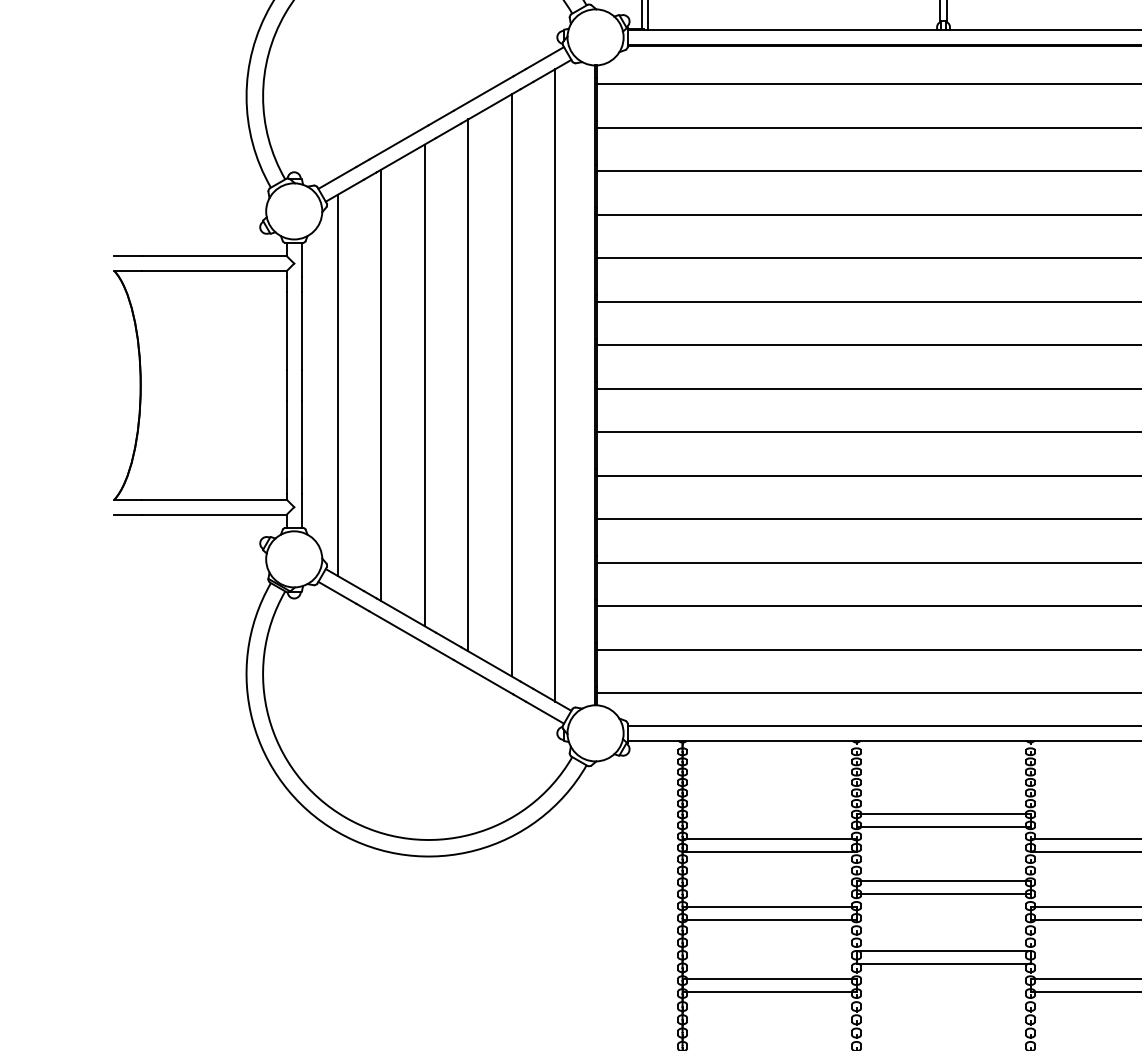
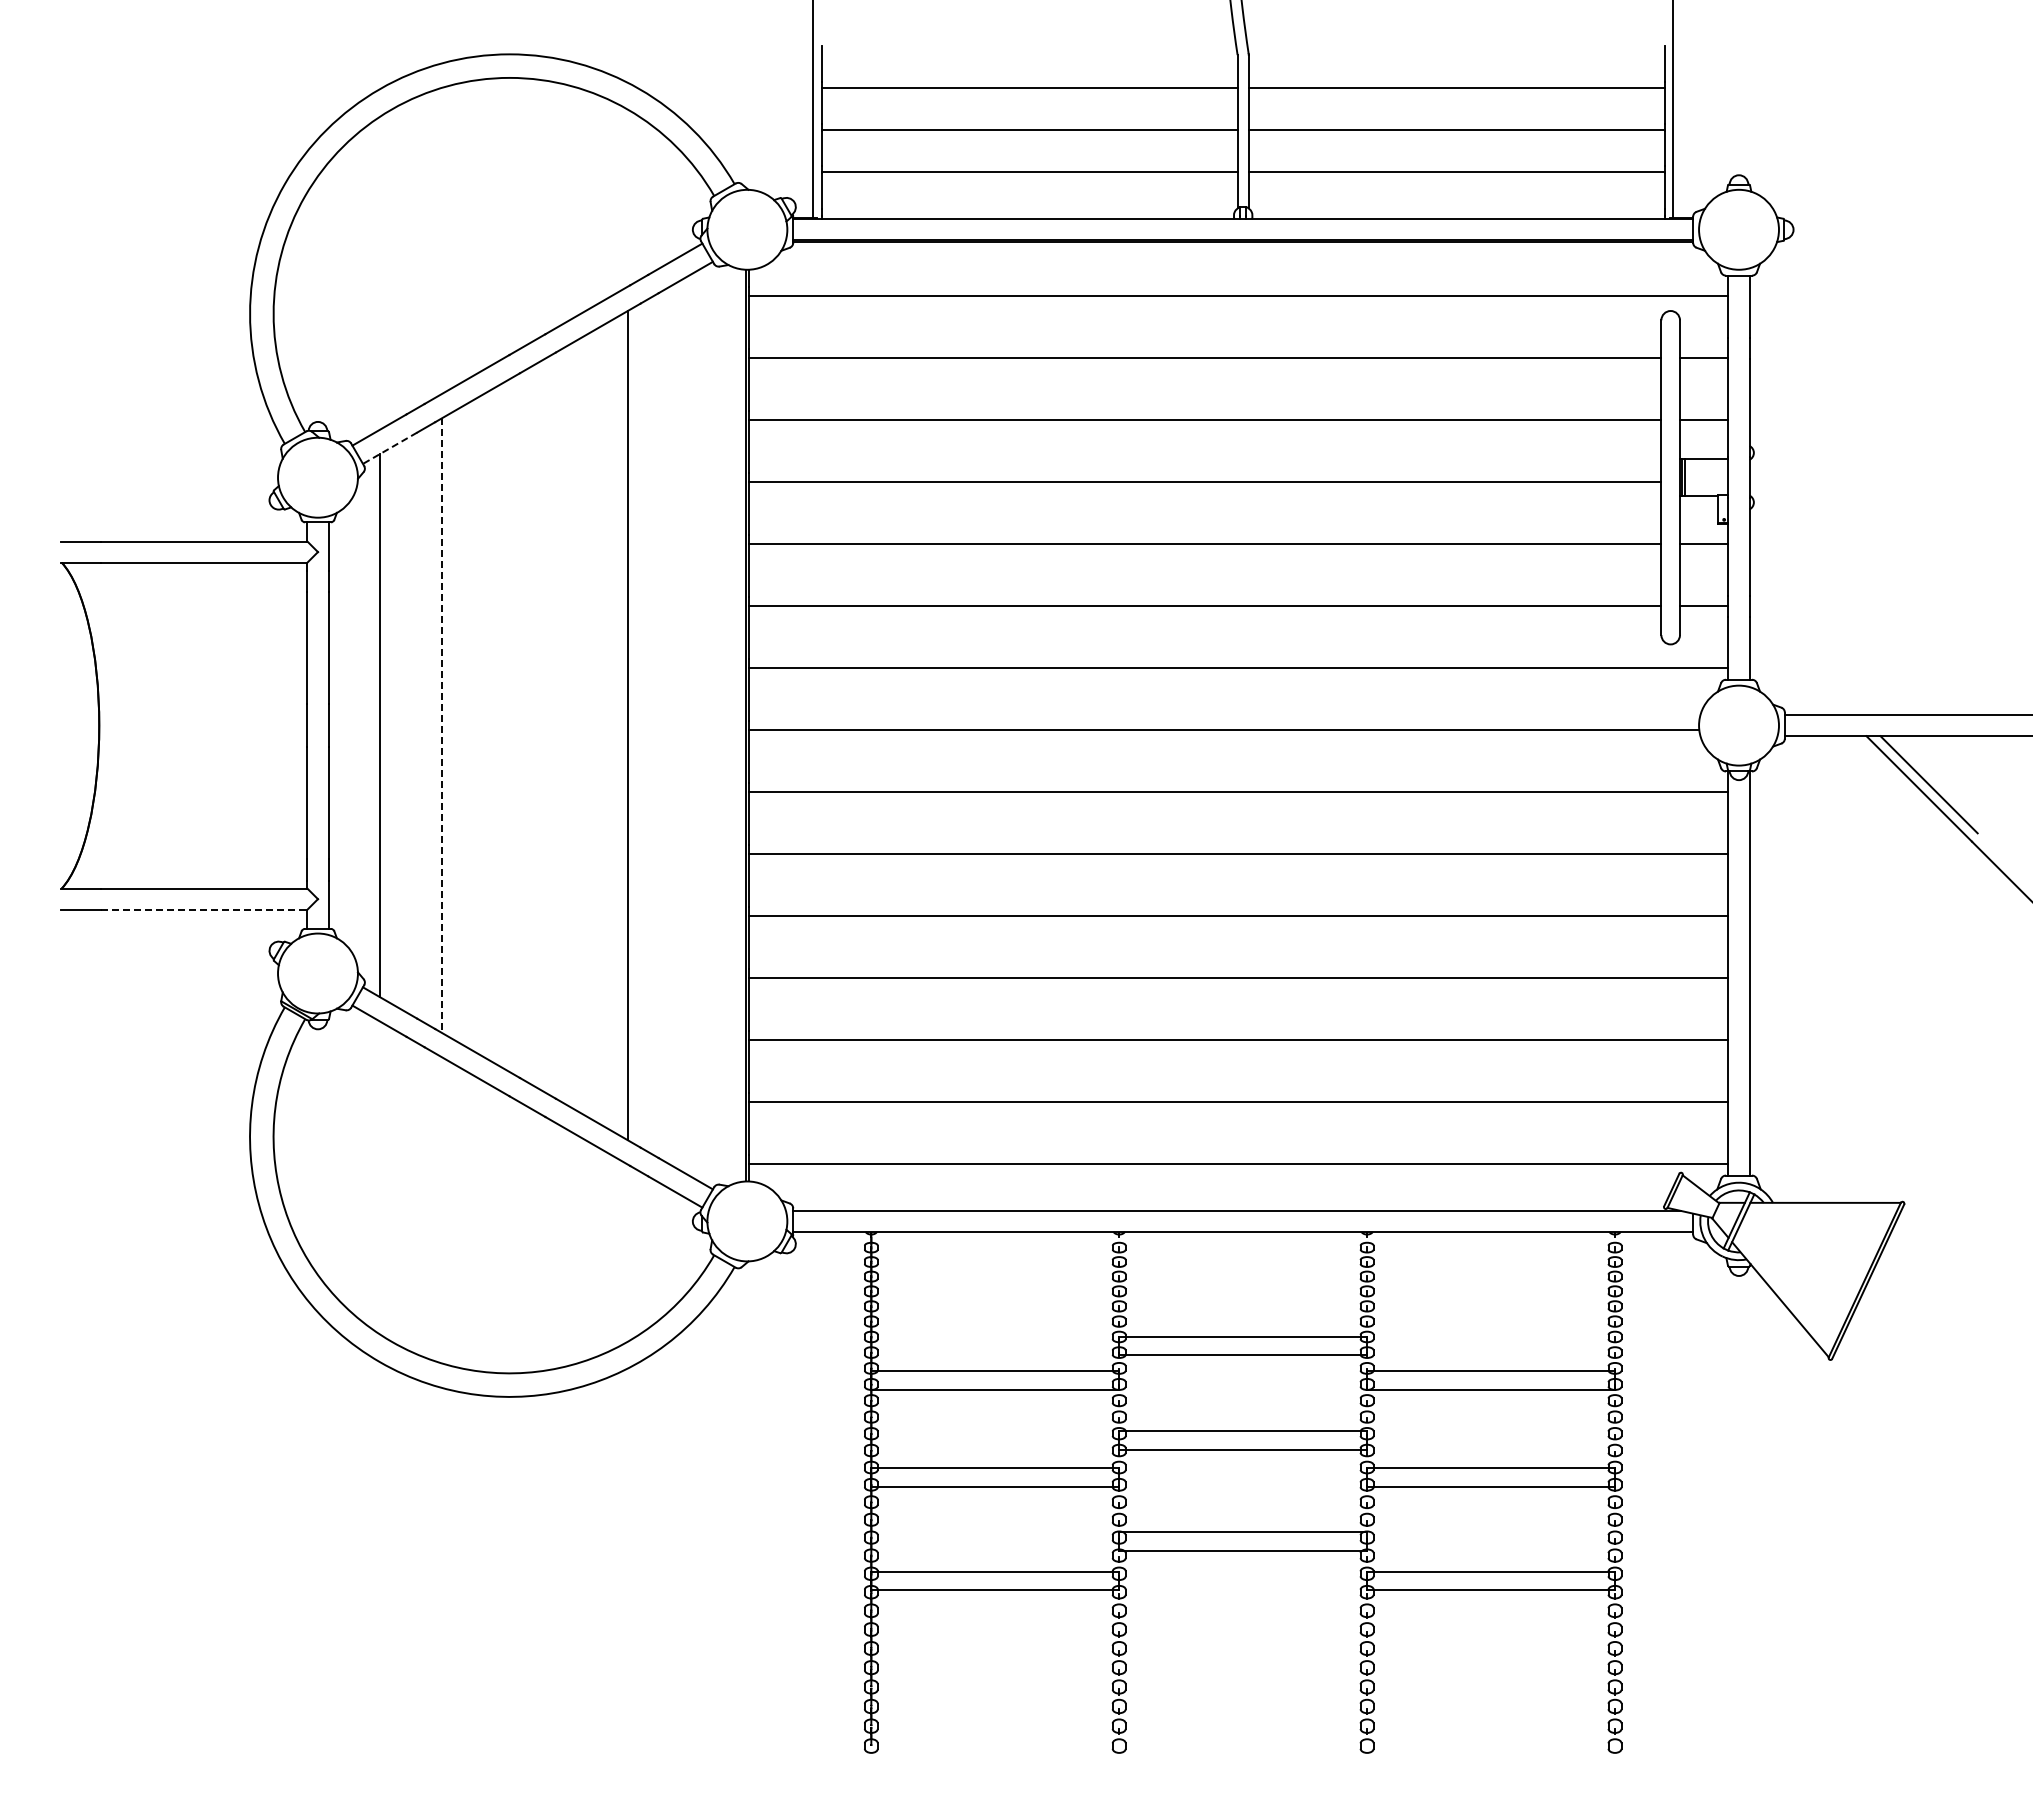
line: (344, 190) -> (389, 448), solid -> dashed
line: (425, 385) -> (504, 725), removed
line: (468, 385) -> (566, 725), removed
line: (555, 385) -> (690, 725), removed
line: (381, 386) -> (442, 726), solid -> dashed
line: (214, 514) -> (204, 909), solid -> dashed

